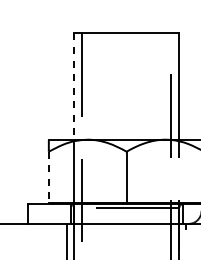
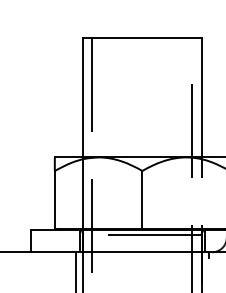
line: (74, 87) -> (83, 98), dashed -> solid
line: (48, 177) -> (54, 199), dashed -> solid

